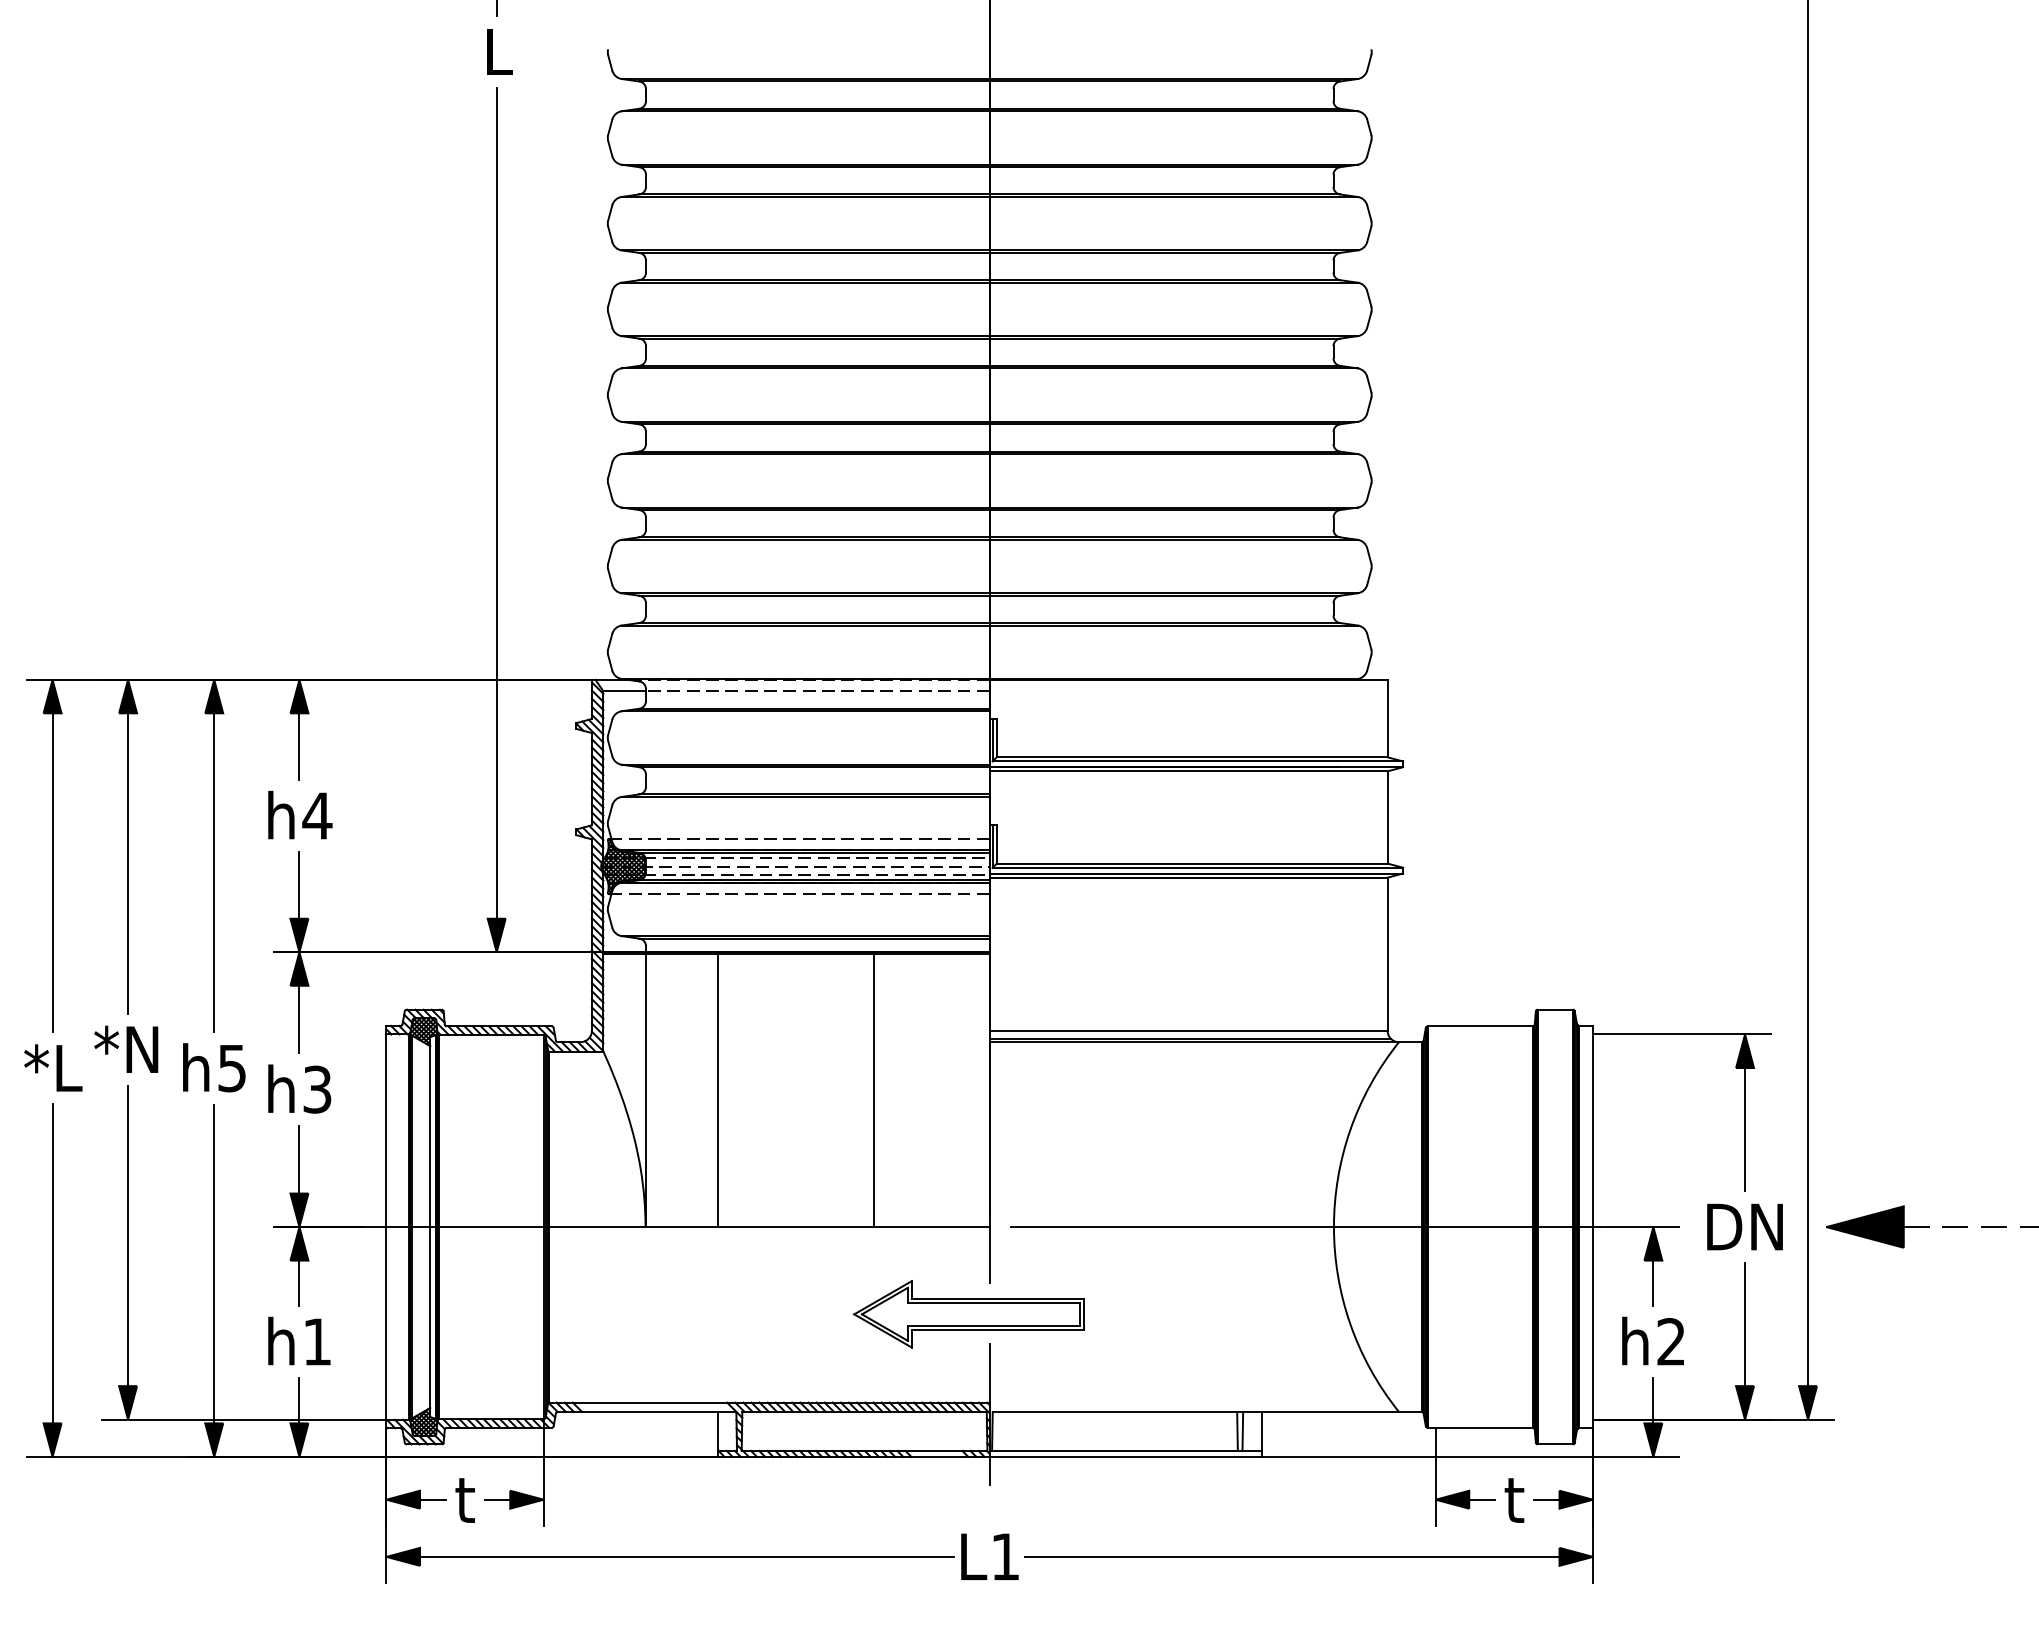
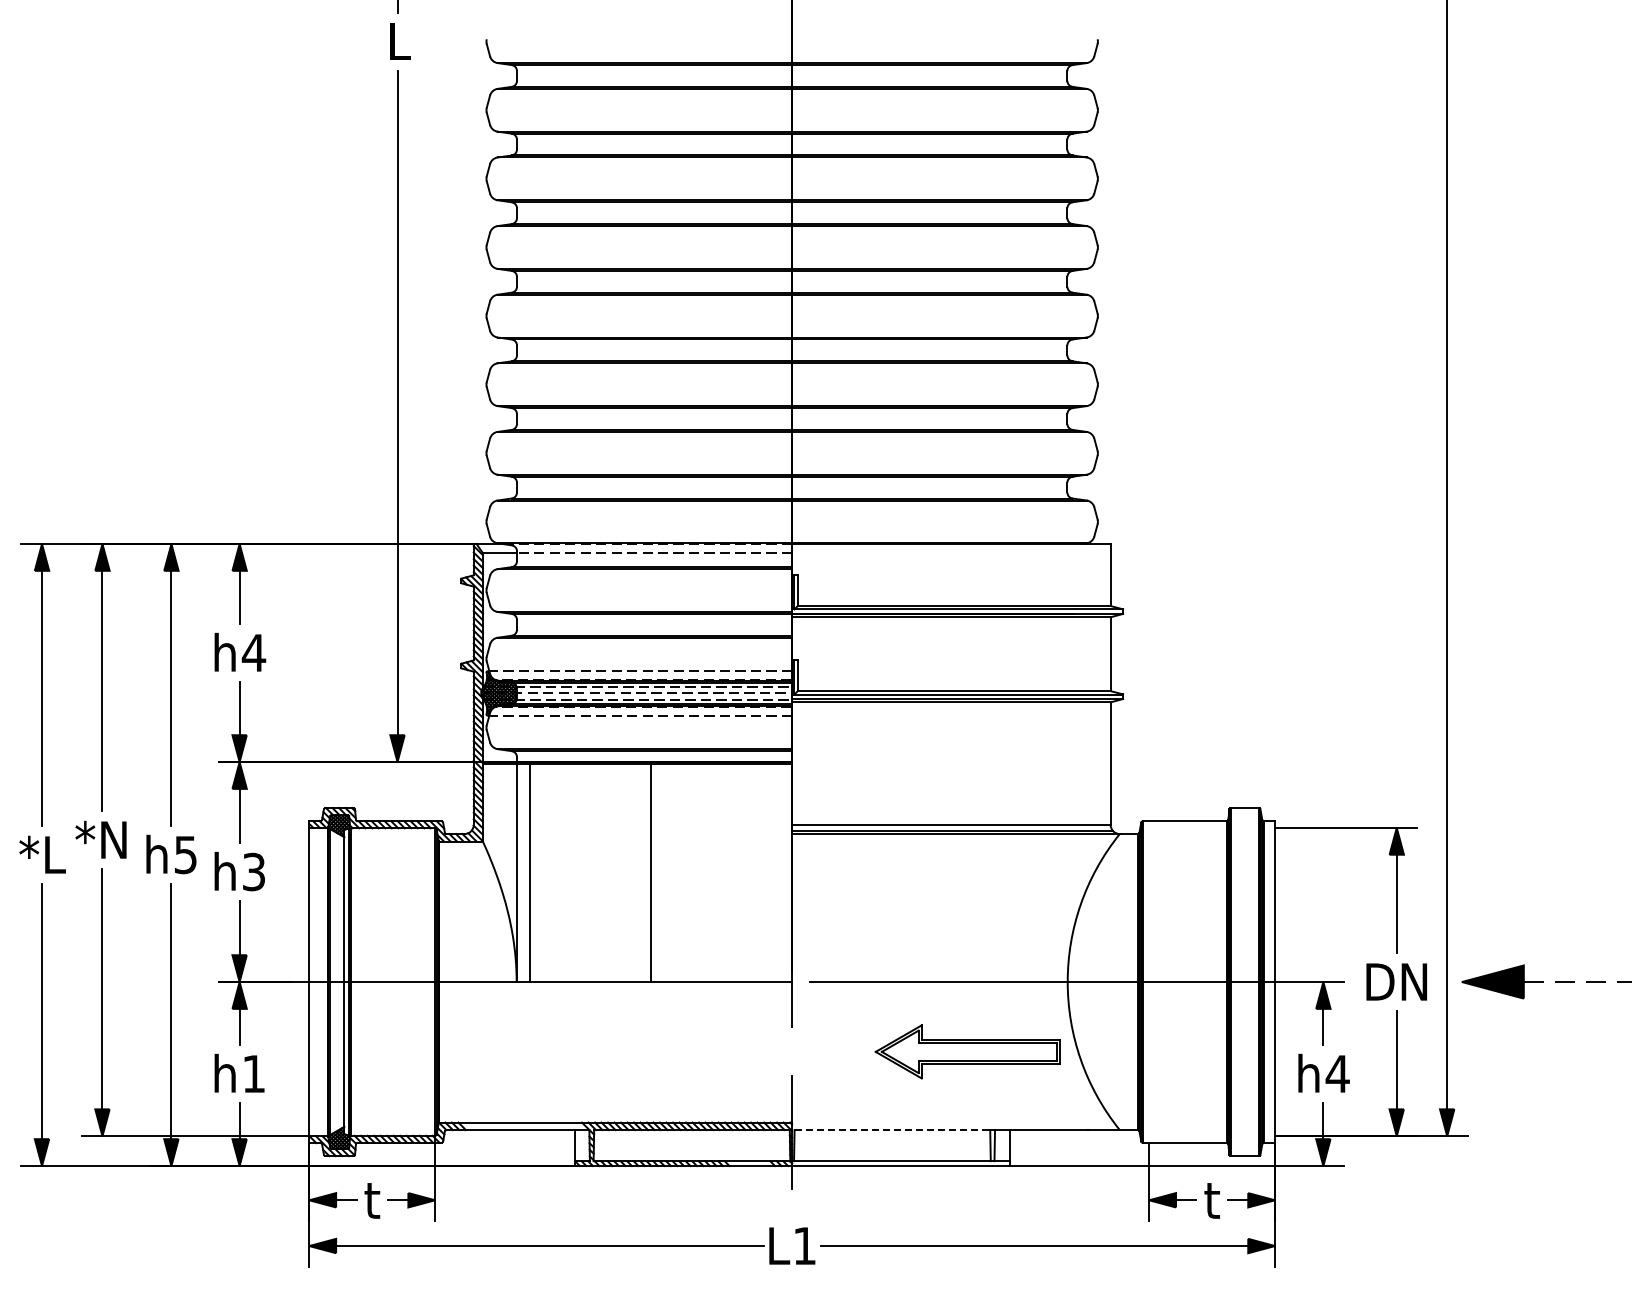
line: (717, 1090) -> (529, 872), moved
line: (873, 1090) -> (650, 872), moved
part: (968, 1313) -> (967, 1051), moved
text: (1671, 1341) -> (1337, 1073), h2 -> h4
line: (1115, 1412) -> (892, 1130), solid -> dashed

